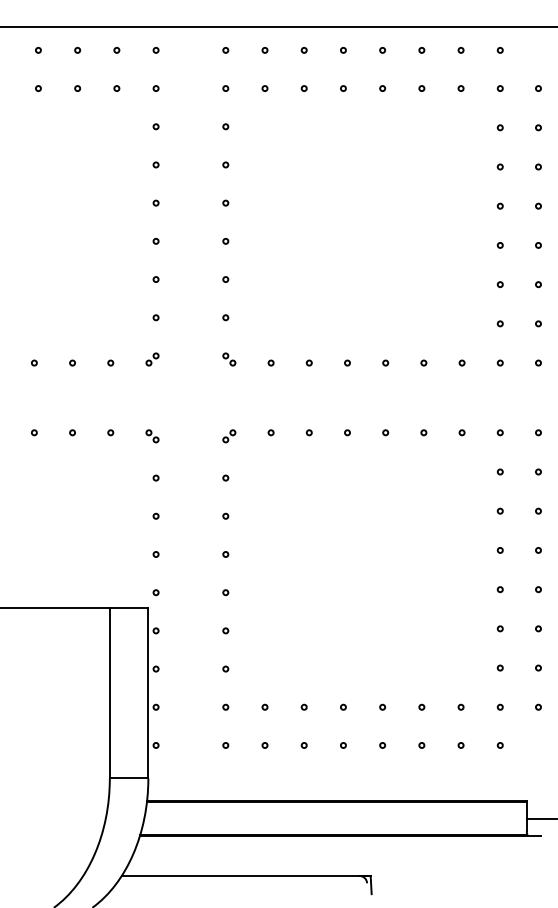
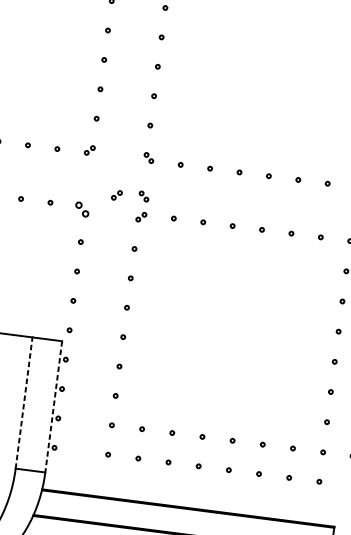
part: (229, 409) -> (144, 196), added
part: (194, 412) -> (116, 195), added
part: (152, 436) -> (82, 209), size x1.4
line: (109, 692) -> (23, 402), solid -> dashed
line: (148, 693) -> (53, 407), solid -> dashed

